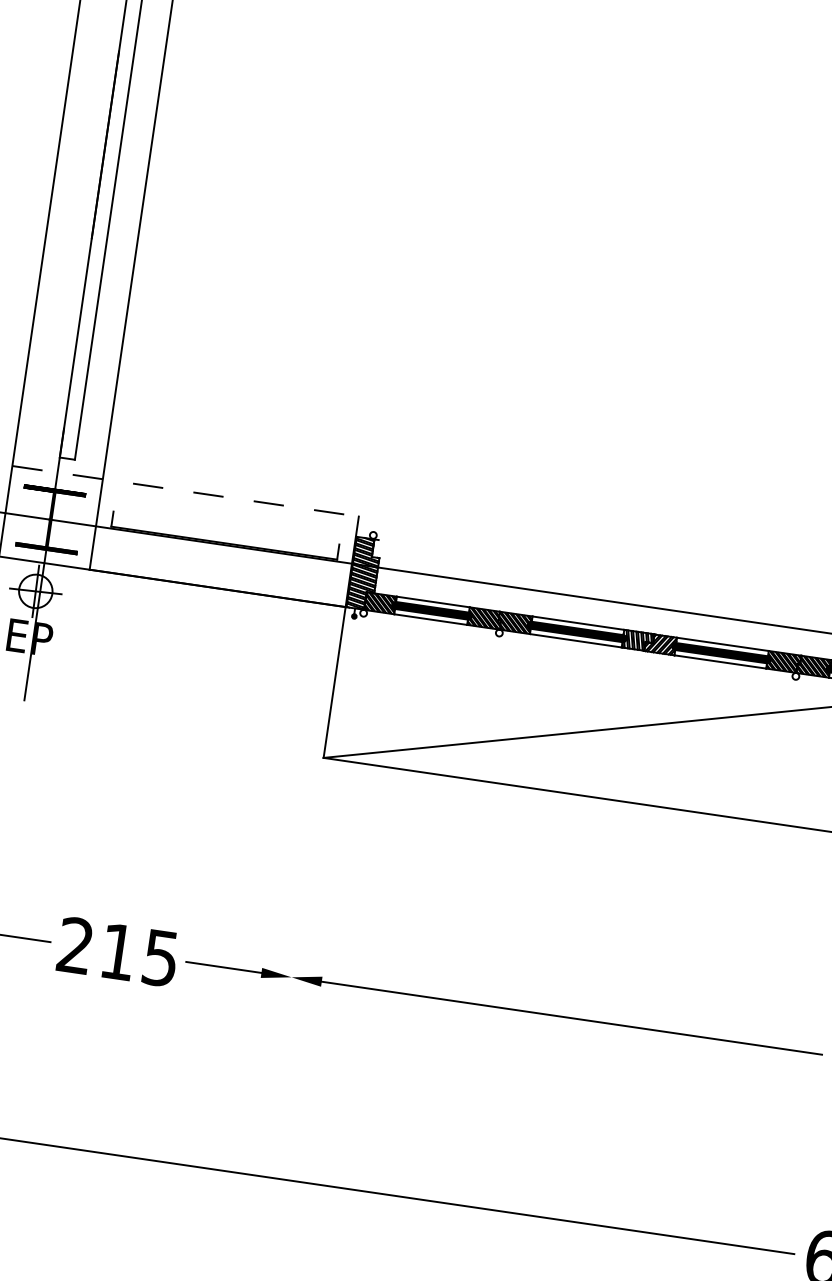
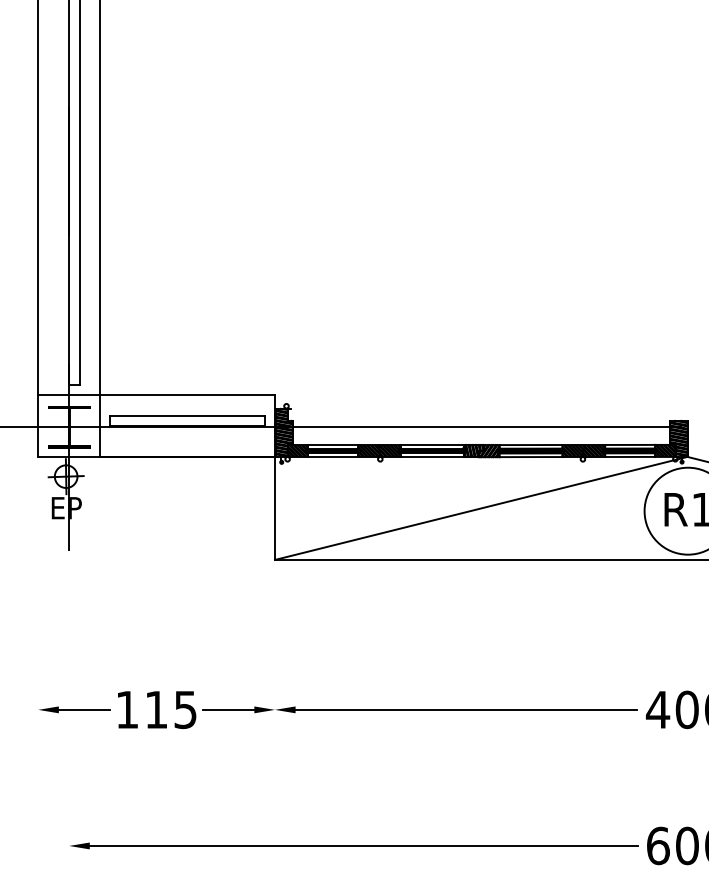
line: (186, 492) -> (157, 395), dashed -> solid
line: (226, 527) -> (187, 415), added
text: (74, 945) -> (126, 709), 215 -> 115

